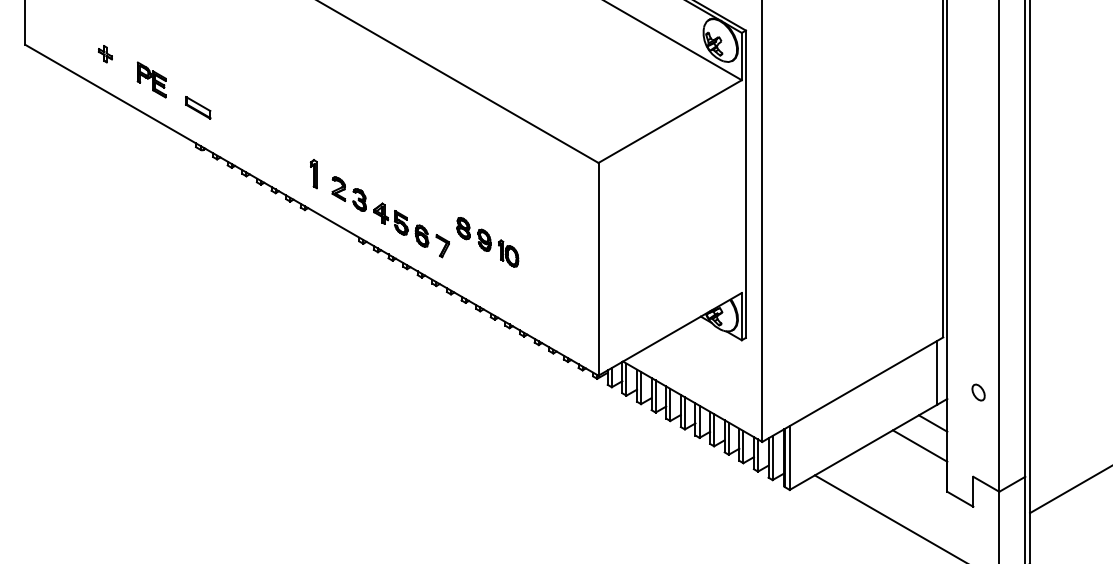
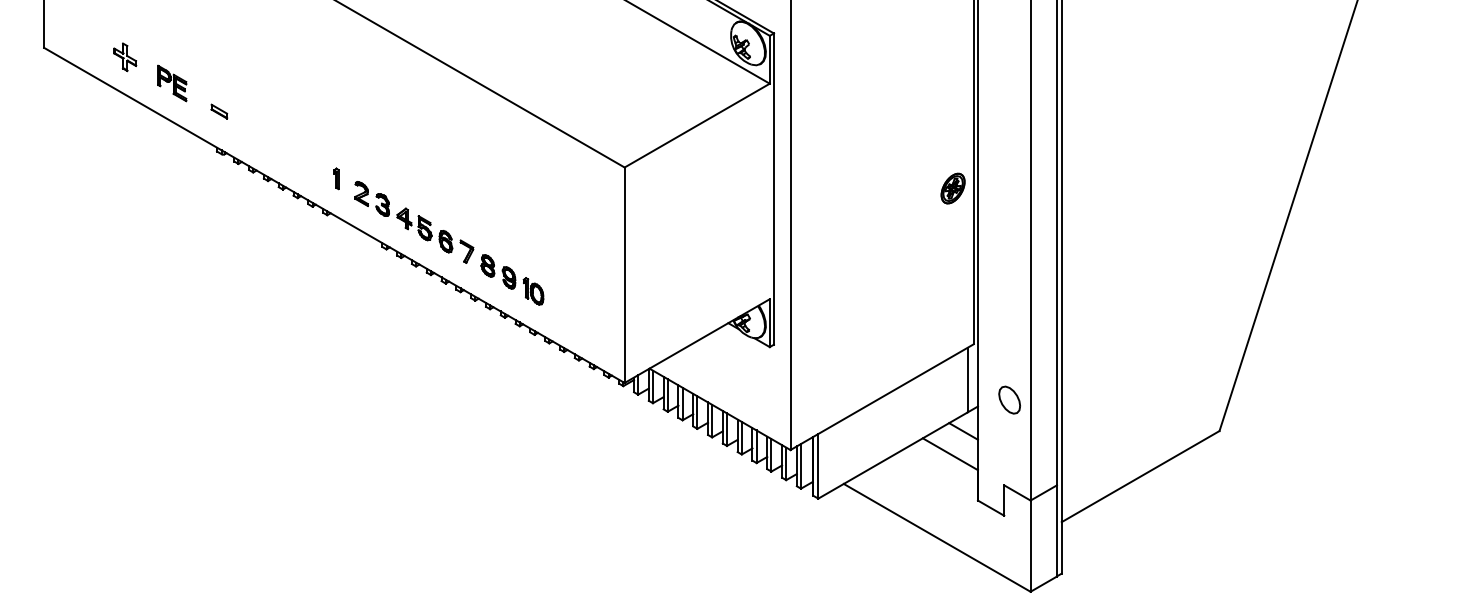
part: (105, 54) -> (125, 57), size x1.67
part: (198, 107) -> (219, 111), size x0.62
part: (313, 173) -> (336, 178), size x0.71
part: (922, 183) -> (952, 188), added
part: (487, 241) -> (512, 279), moved
part: (978, 392) -> (1009, 399), size x1.67

